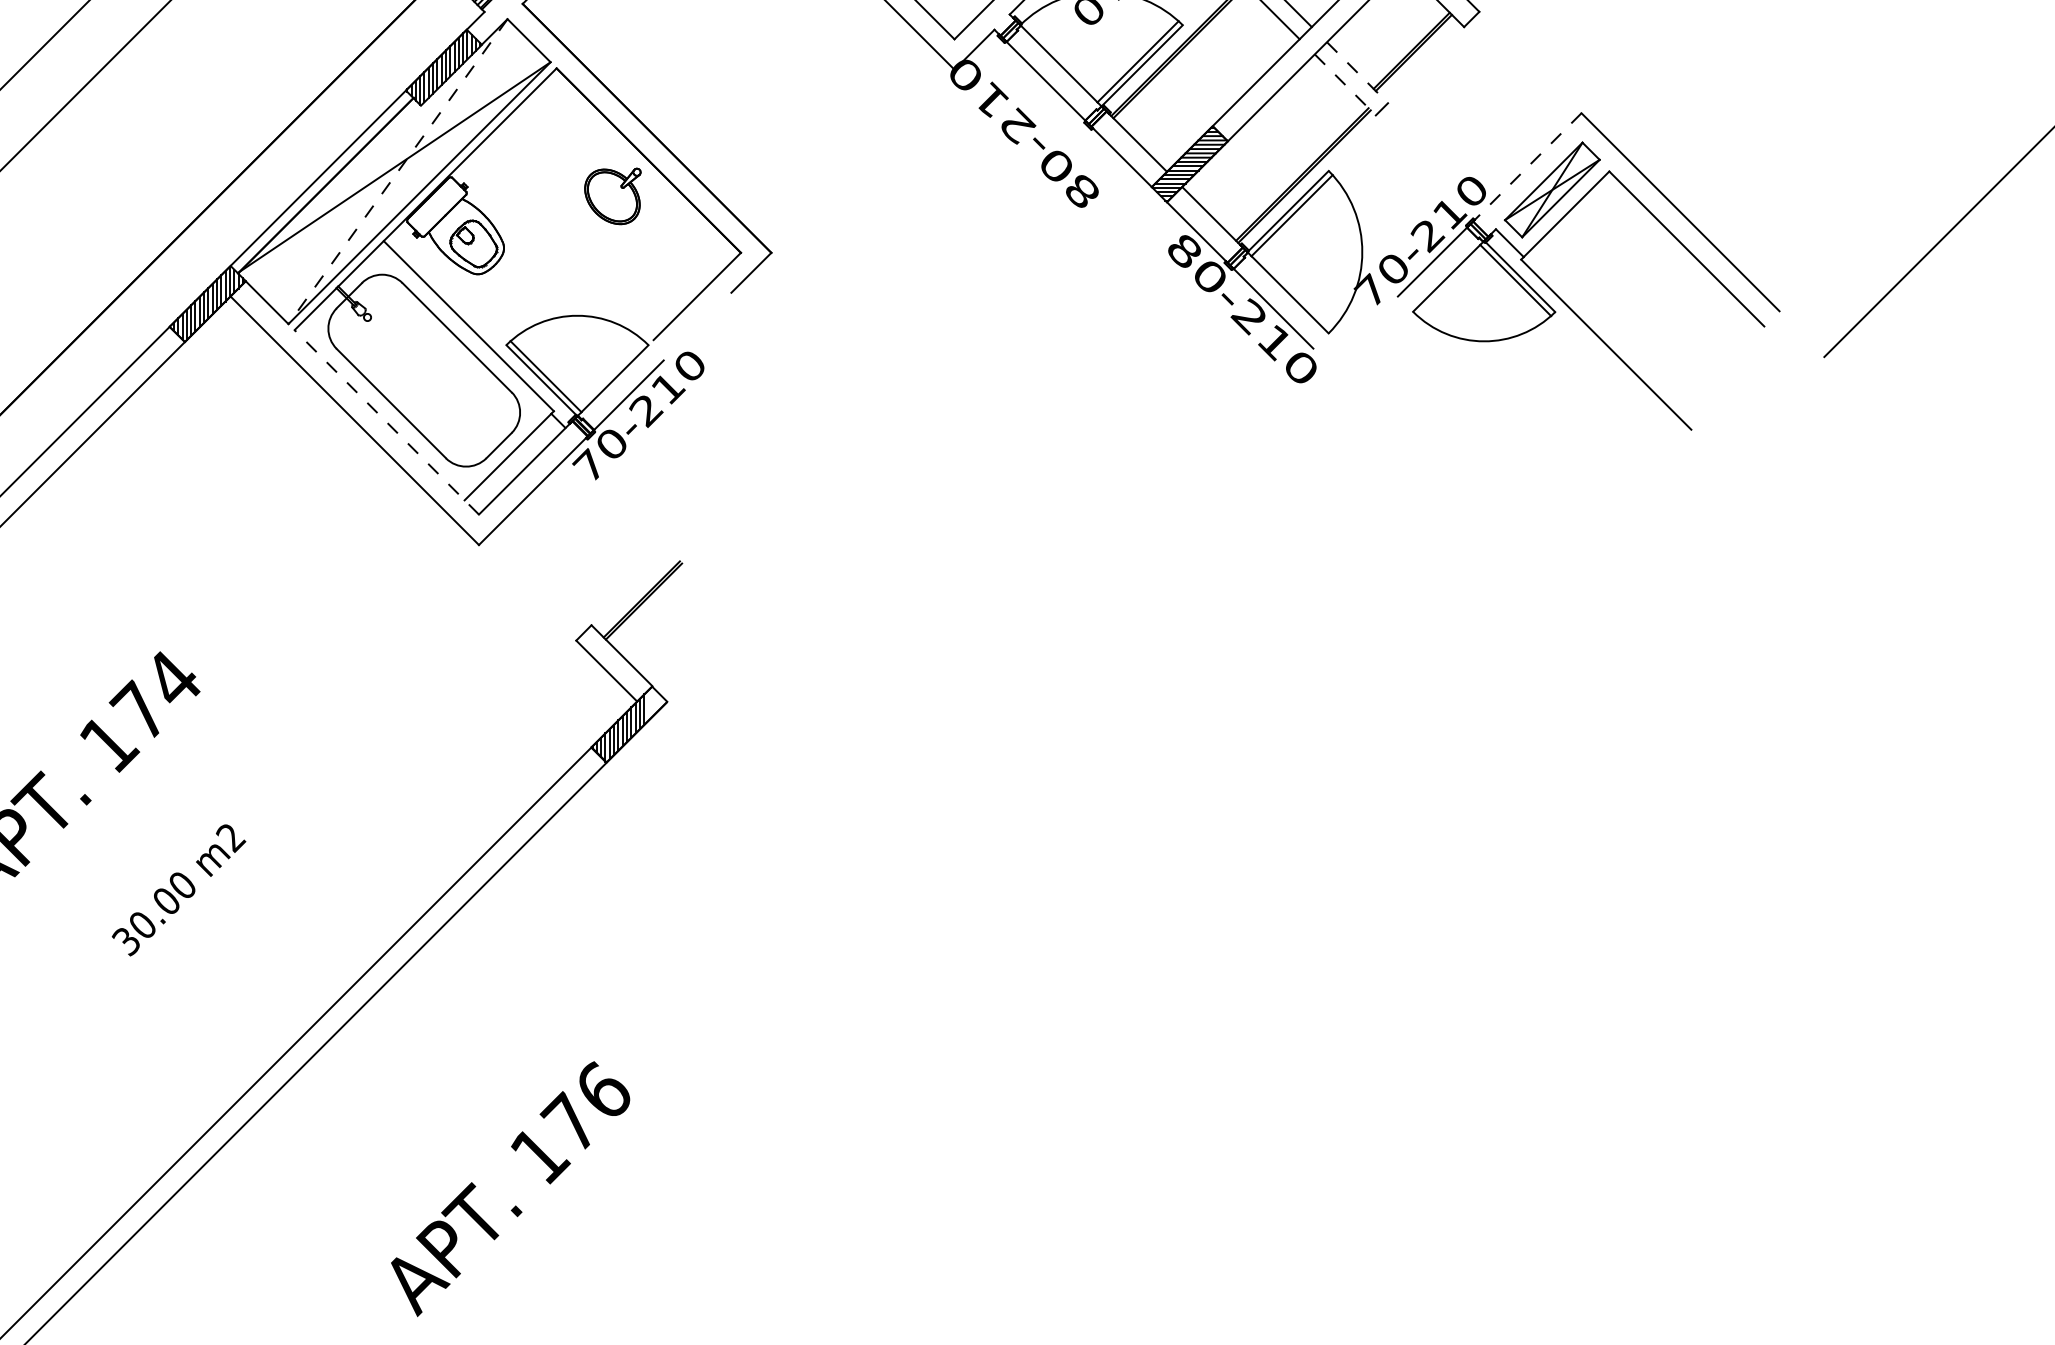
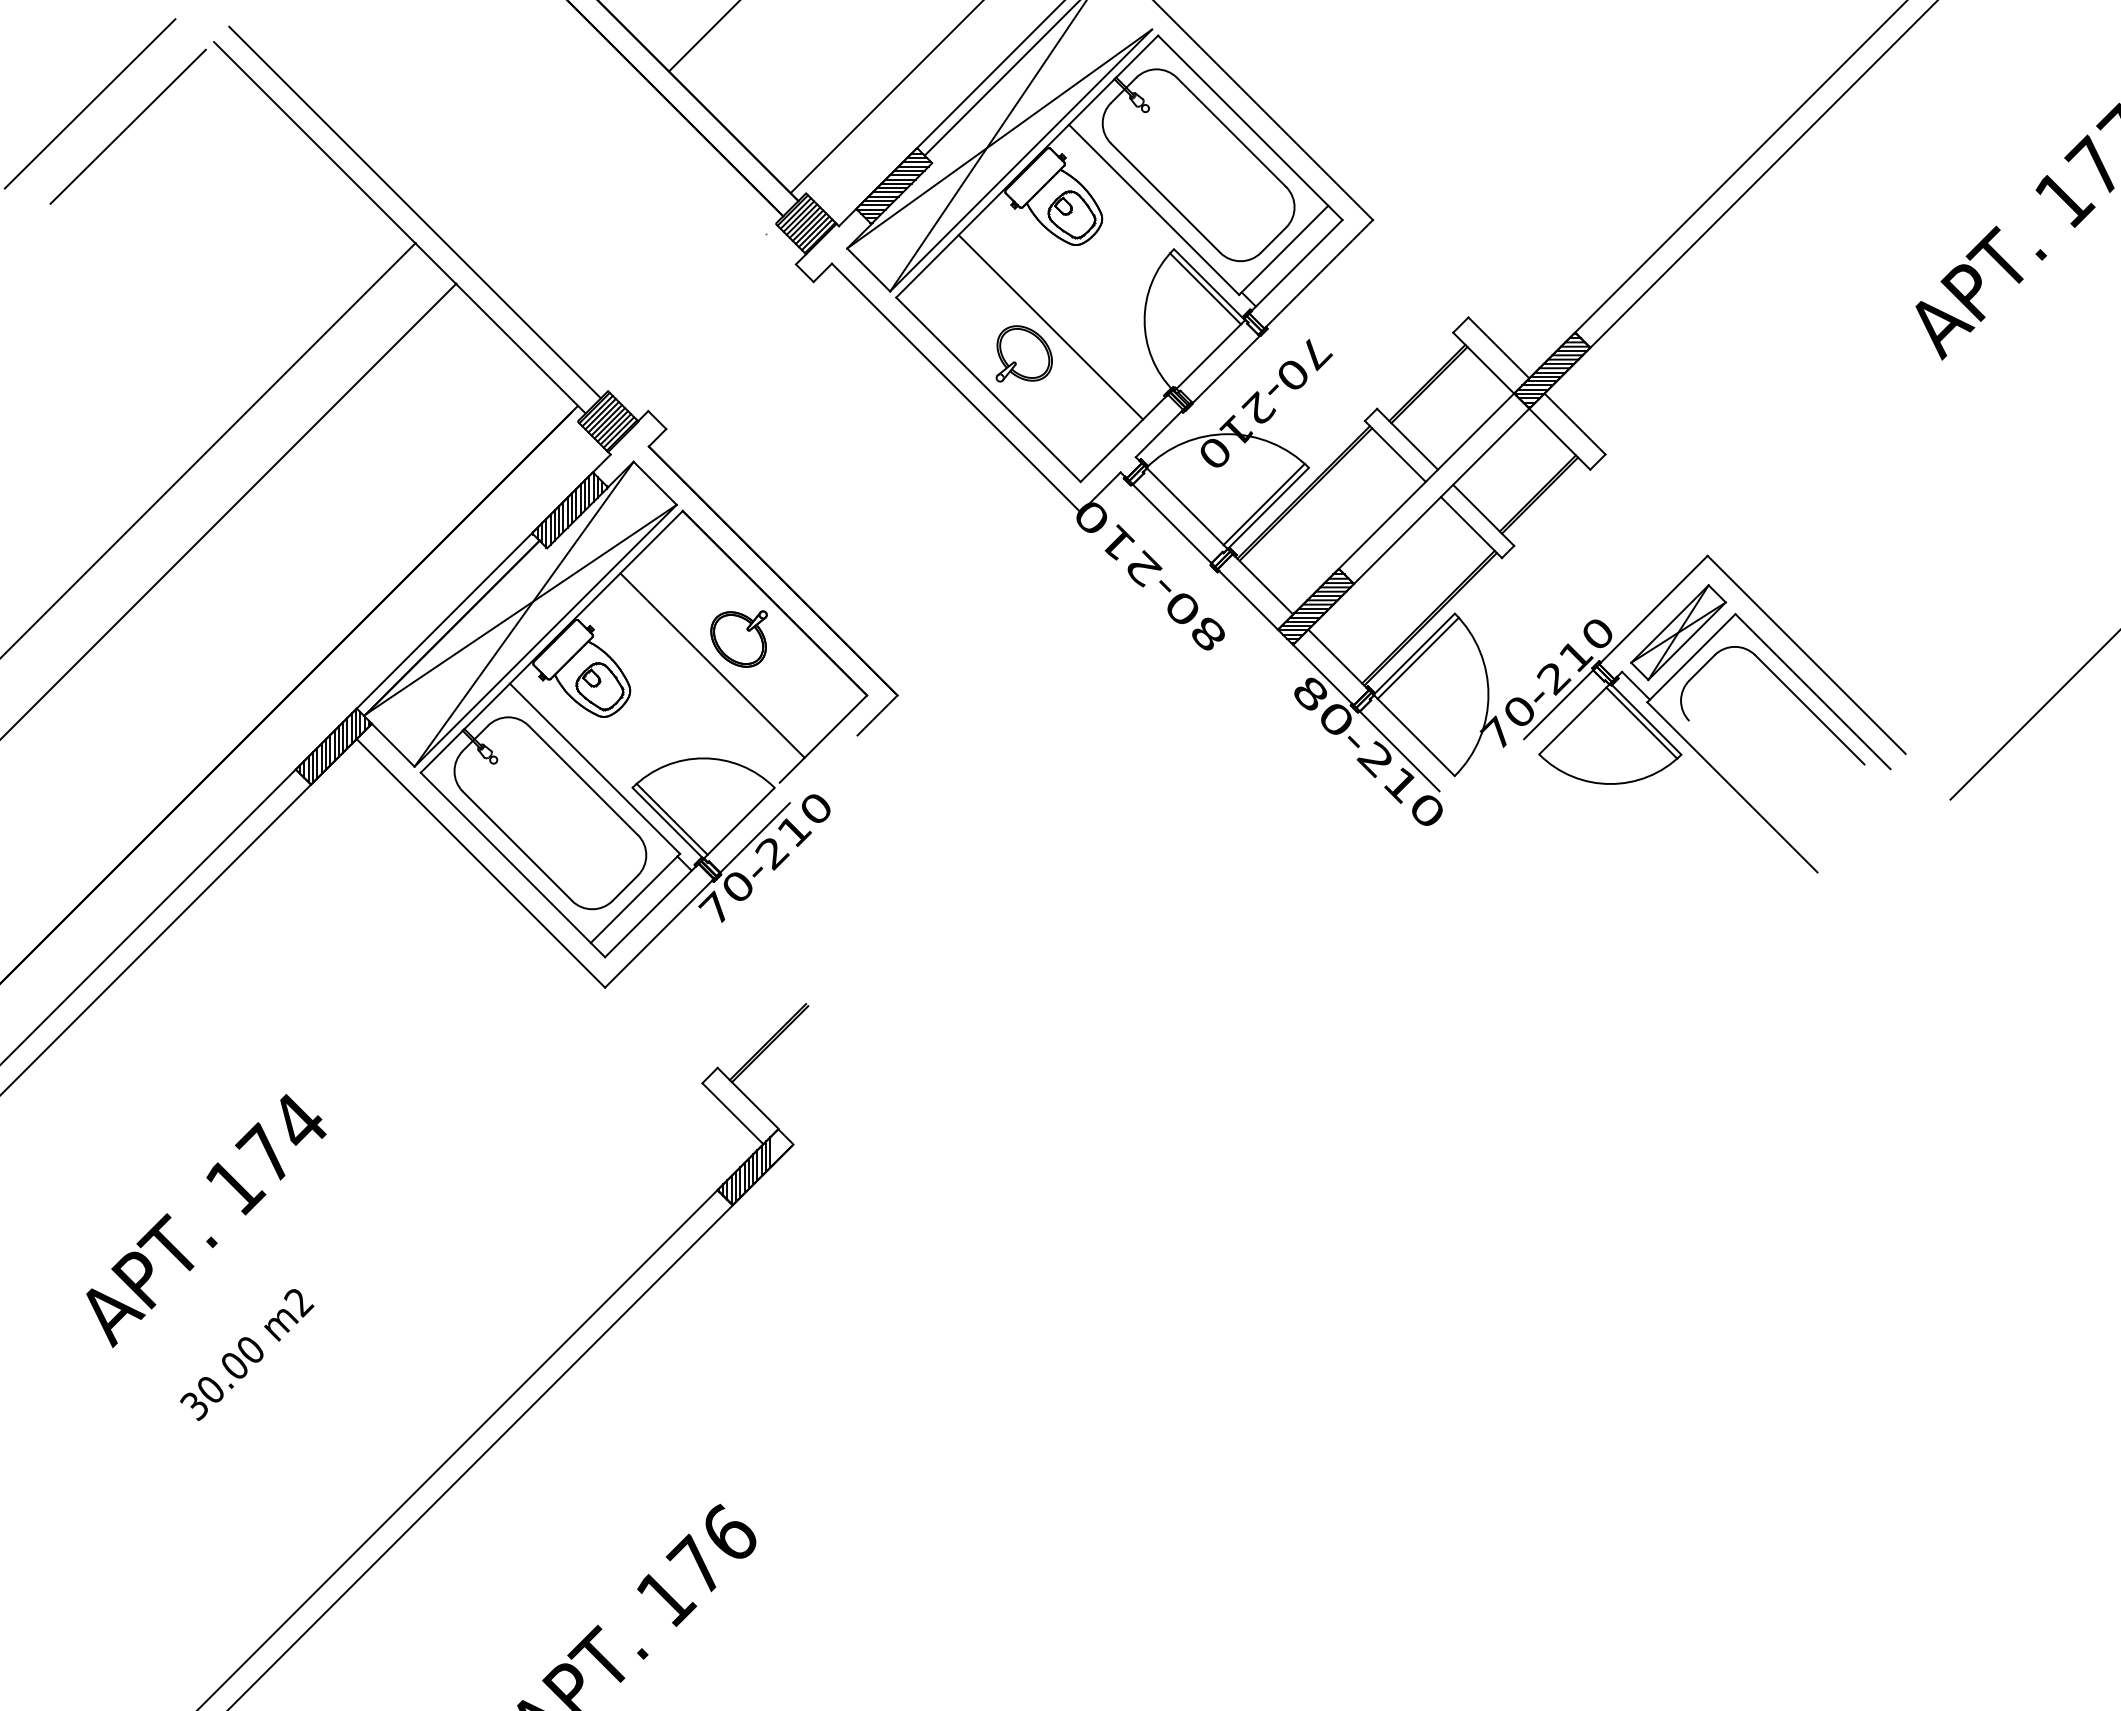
line: (1358, 72) -> (1484, 515), dashed -> solid
line: (1345, 84) -> (1471, 527), dashed -> solid
line: (1527, 167) -> (1653, 610), dashed -> solid
line: (398, 171) -> (524, 614), dashed -> solid
line: (586, 222) -> (712, 665), added
part: (1662, 246) -> (1788, 689), added
line: (386, 421) -> (512, 864), dashed -> solid
text: (179, 889) -> (247, 1354), moved

